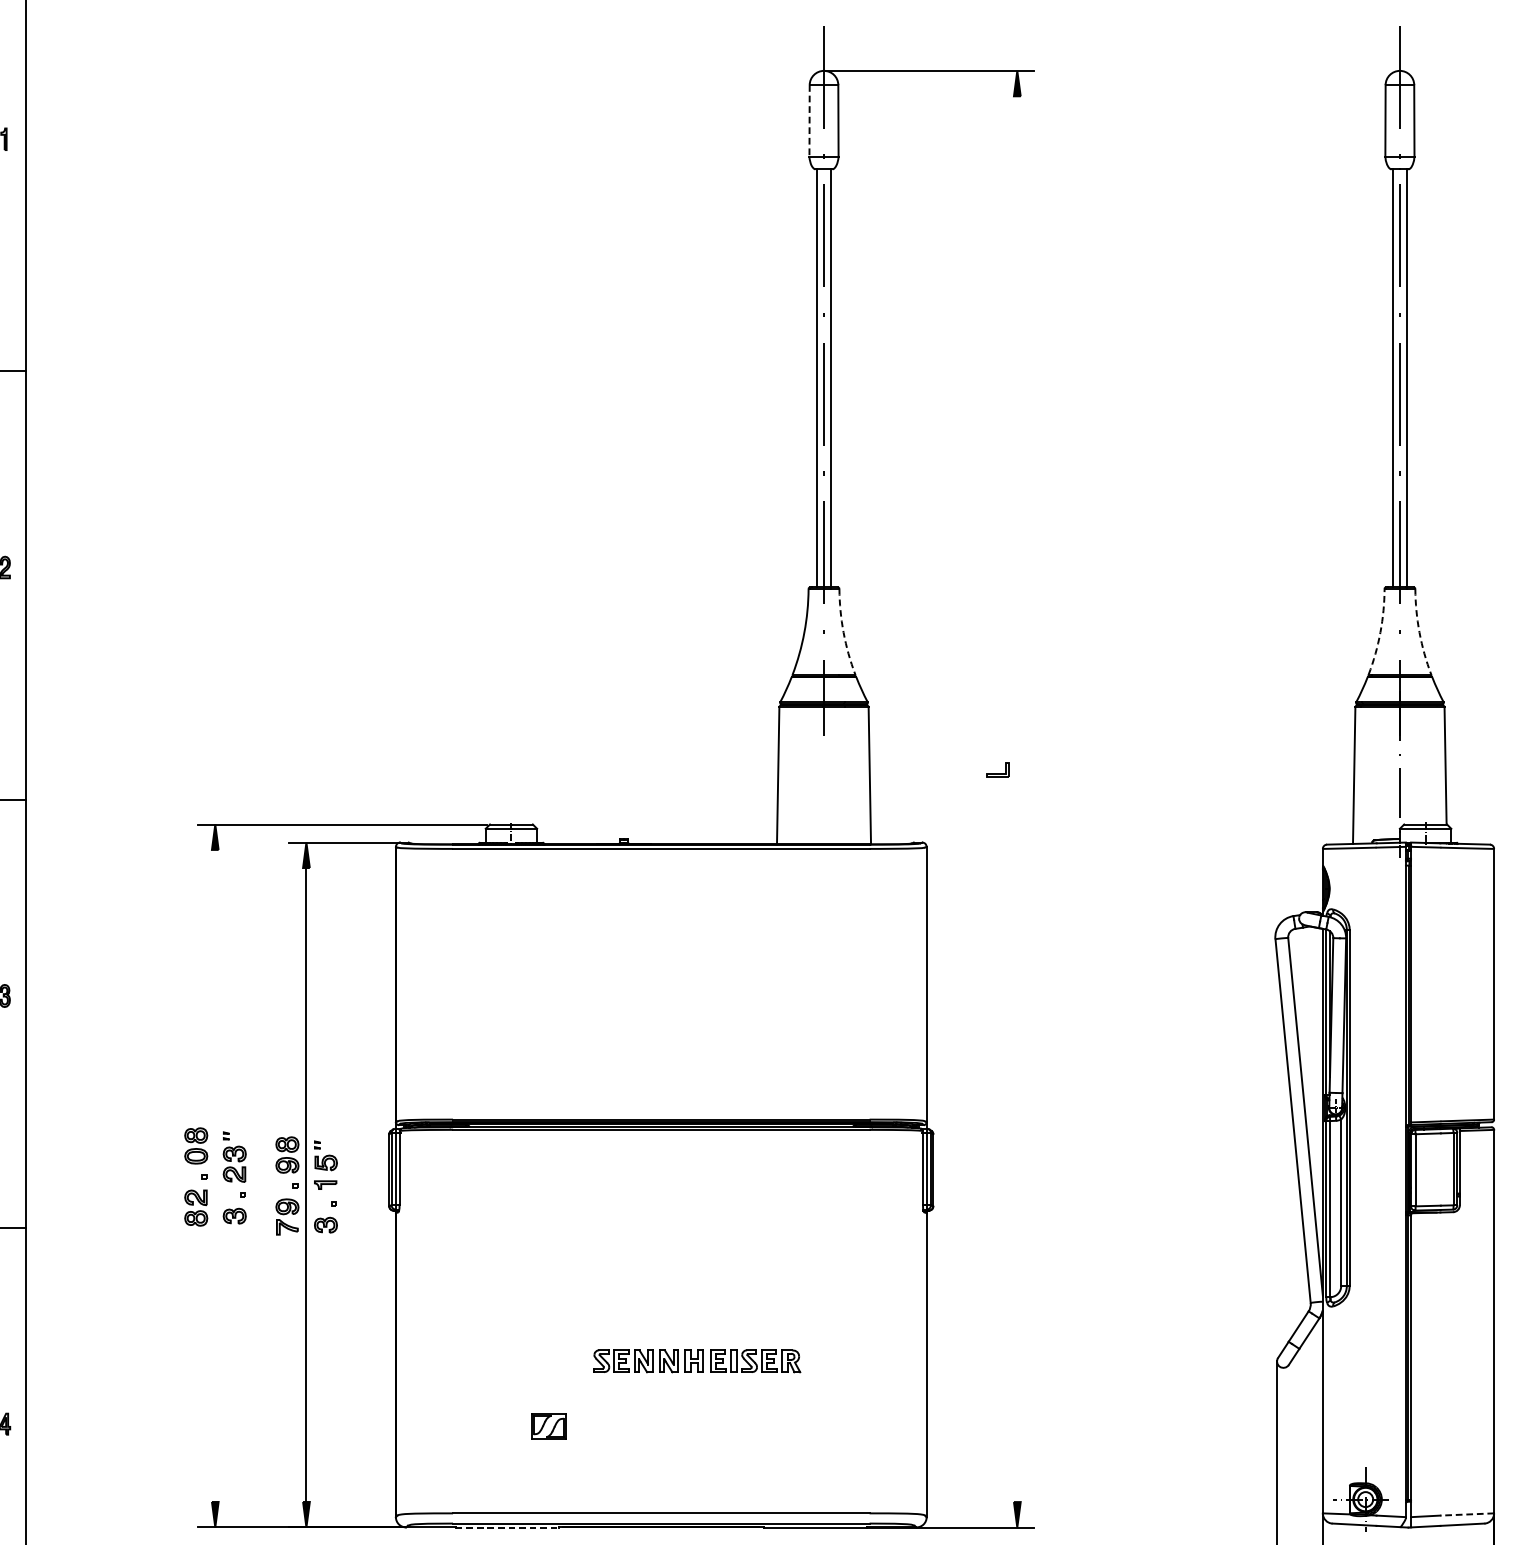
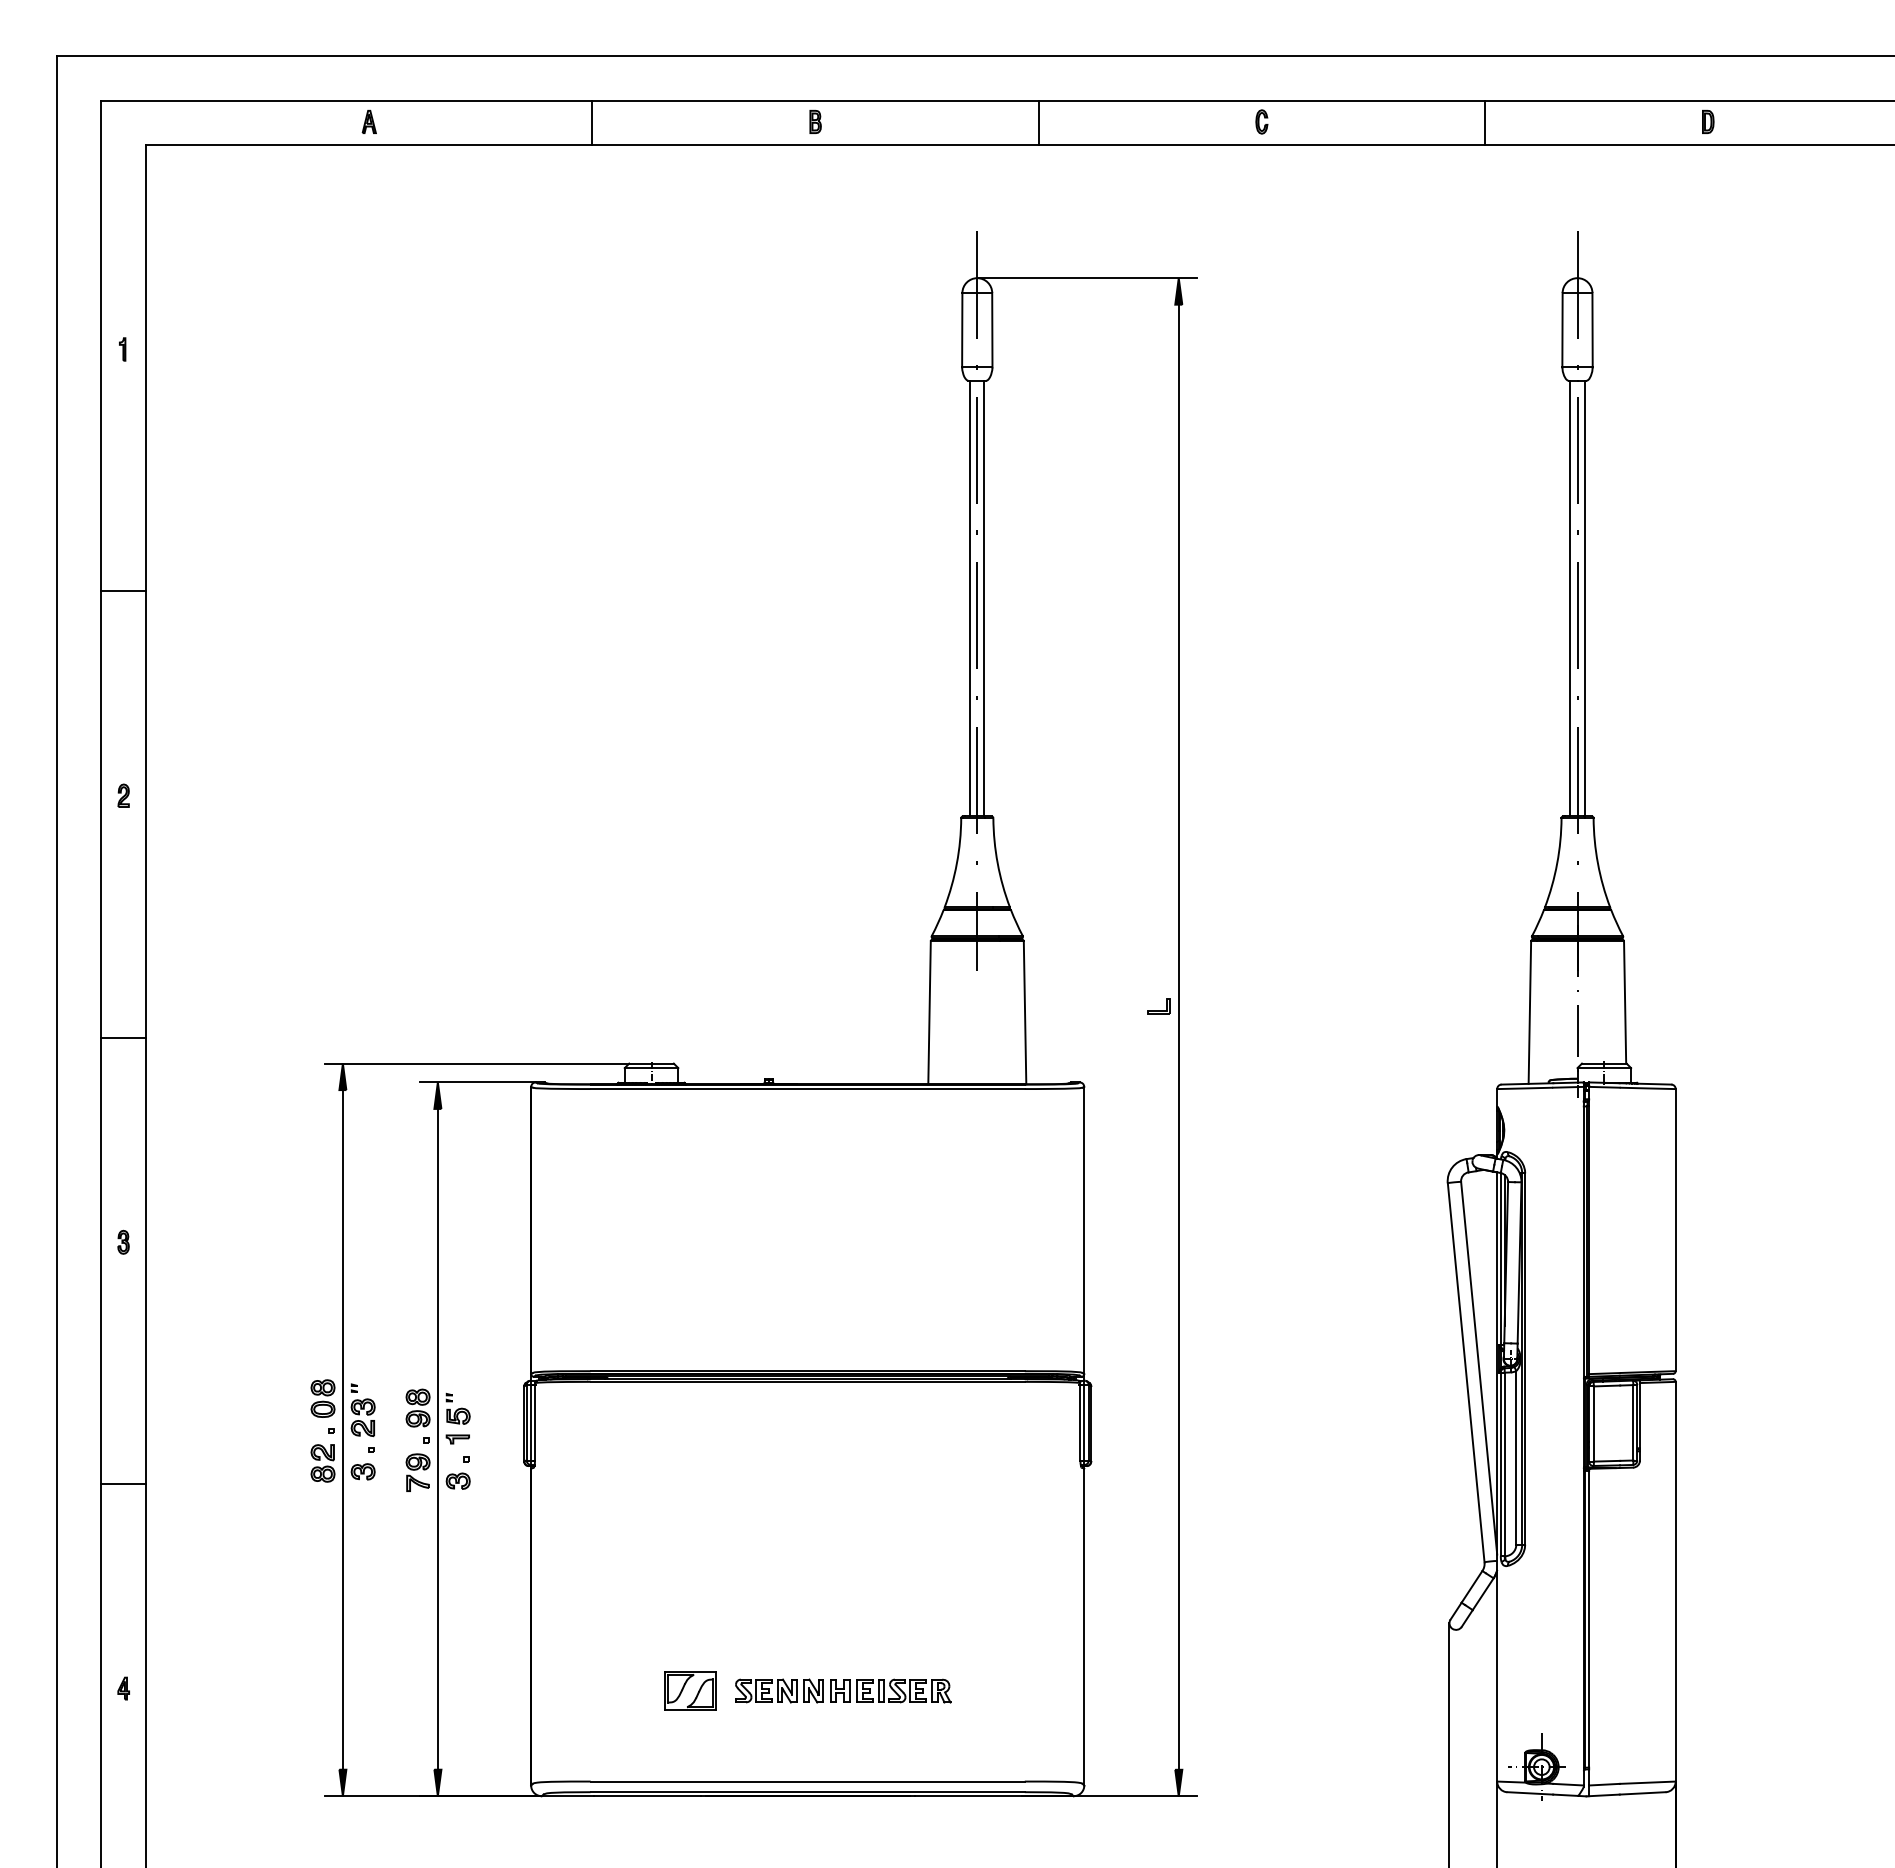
line: (809, 121) -> (962, 330), dashed -> solid
arc: (843, 632) -> (997, 863), dashed -> solid
arc: (1380, 632) -> (1557, 863), dashed -> solid
arc: (1419, 632) -> (1597, 863), dashed -> solid
line: (1017, 798) -> (1178, 1036), added
line: (214, 1175) -> (342, 1429), added
part: (697, 1360) -> (843, 1690), moved
part: (548, 1426) -> (690, 1690), size x1.43
line: (1467, 1514) -> (1647, 1782), dashed -> solid
line: (507, 1527) -> (647, 1796), dashed -> solid

